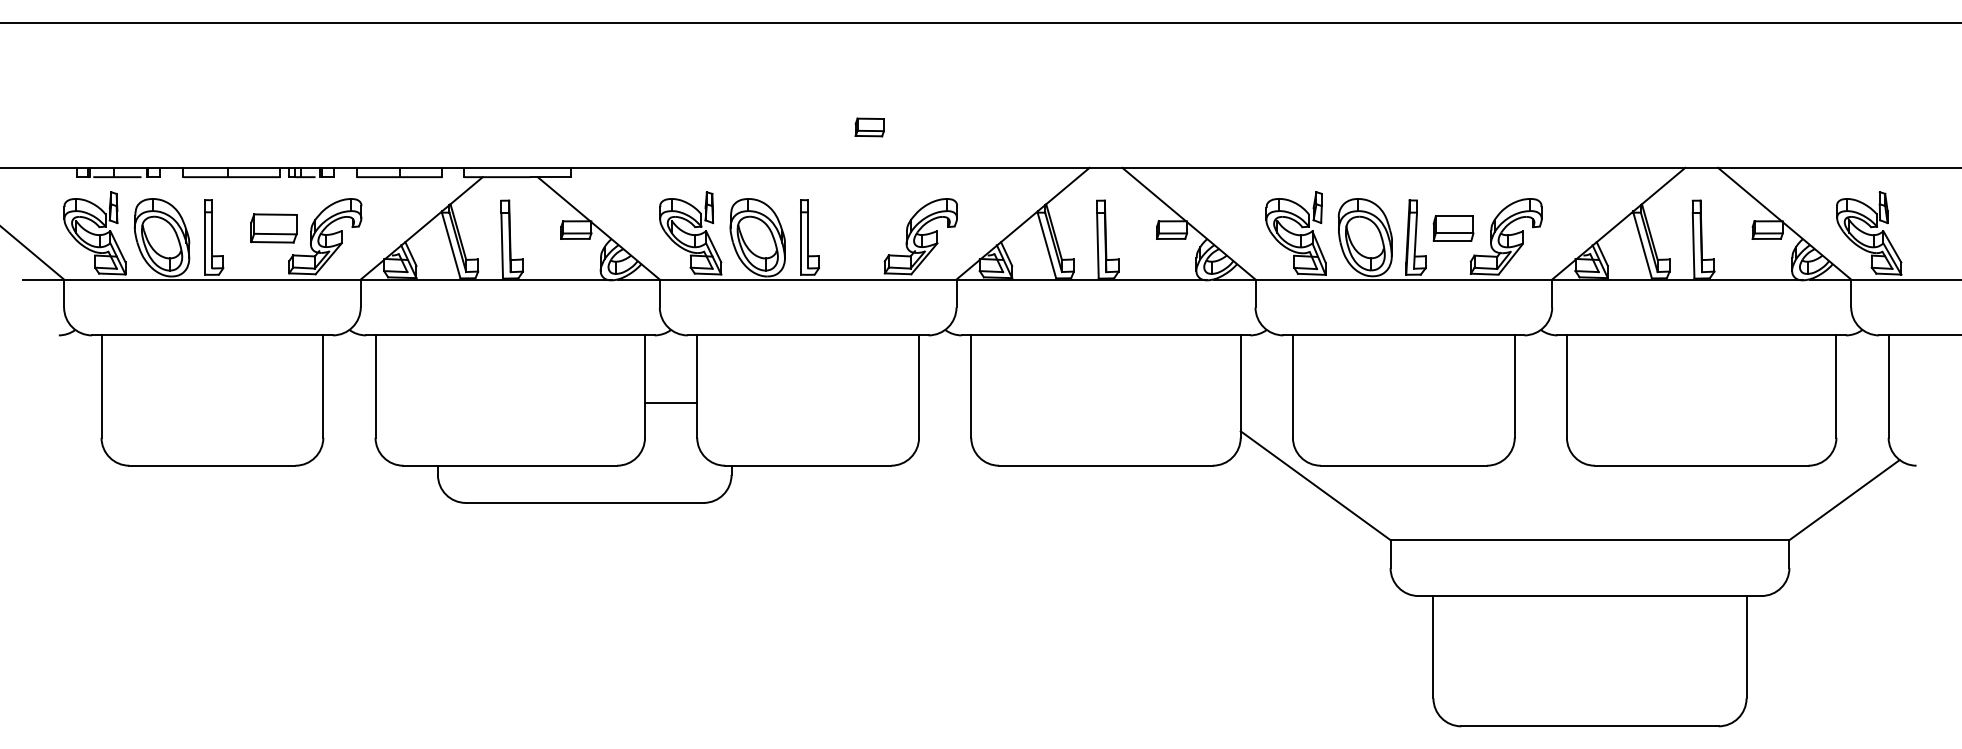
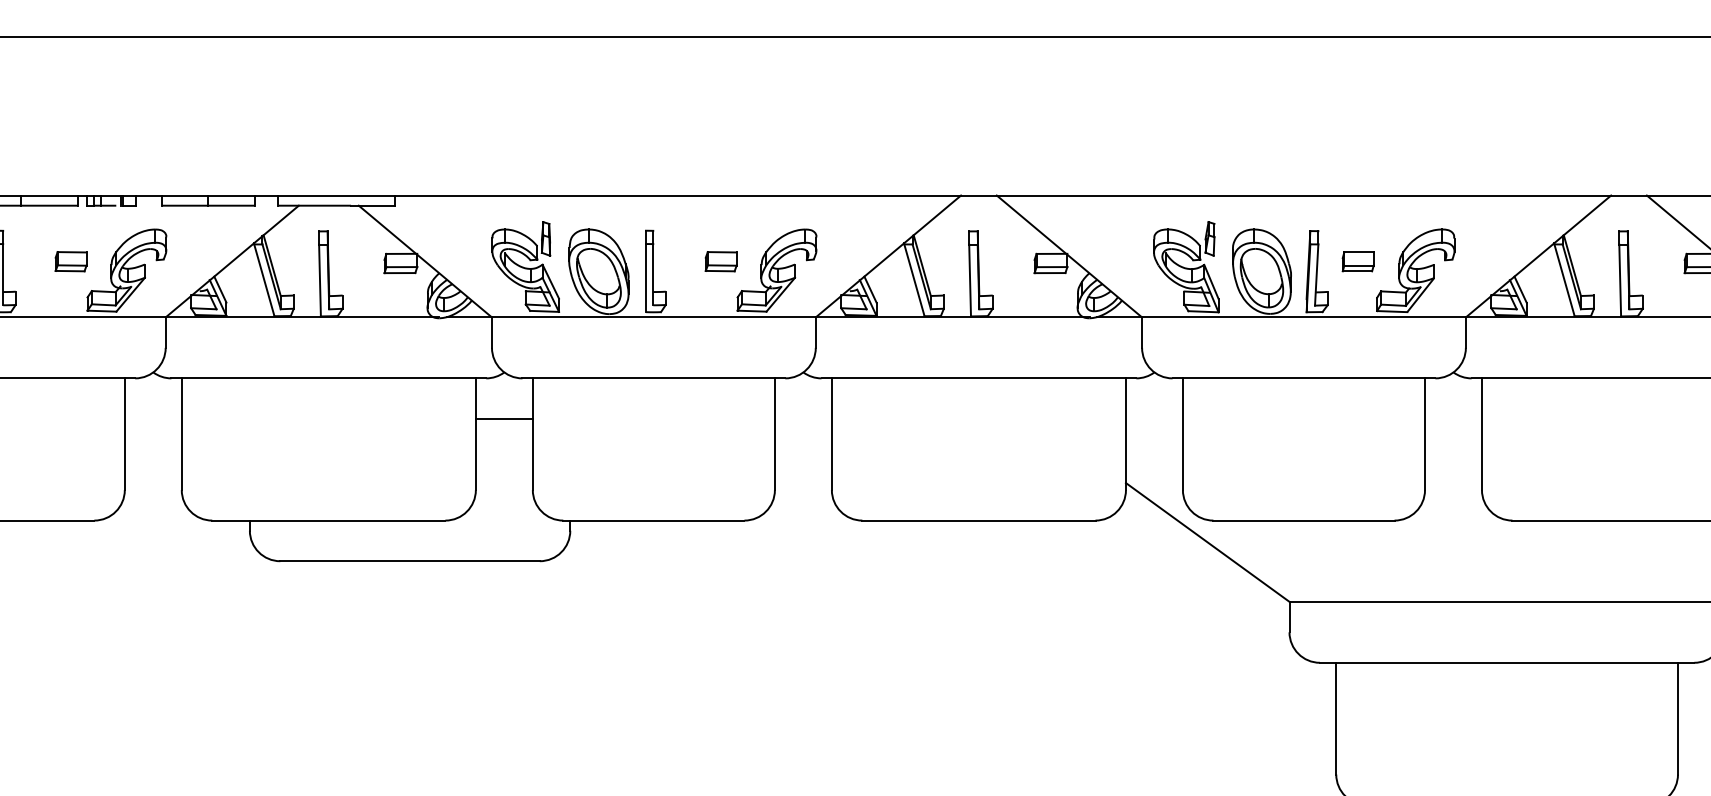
part: (869, 127) -> (720, 261), moved
part: (274, 228) -> (71, 261), size x0.62
part: (1453, 228) -> (1358, 261), size x0.71
line: (671, 402) -> (504, 418), moved

